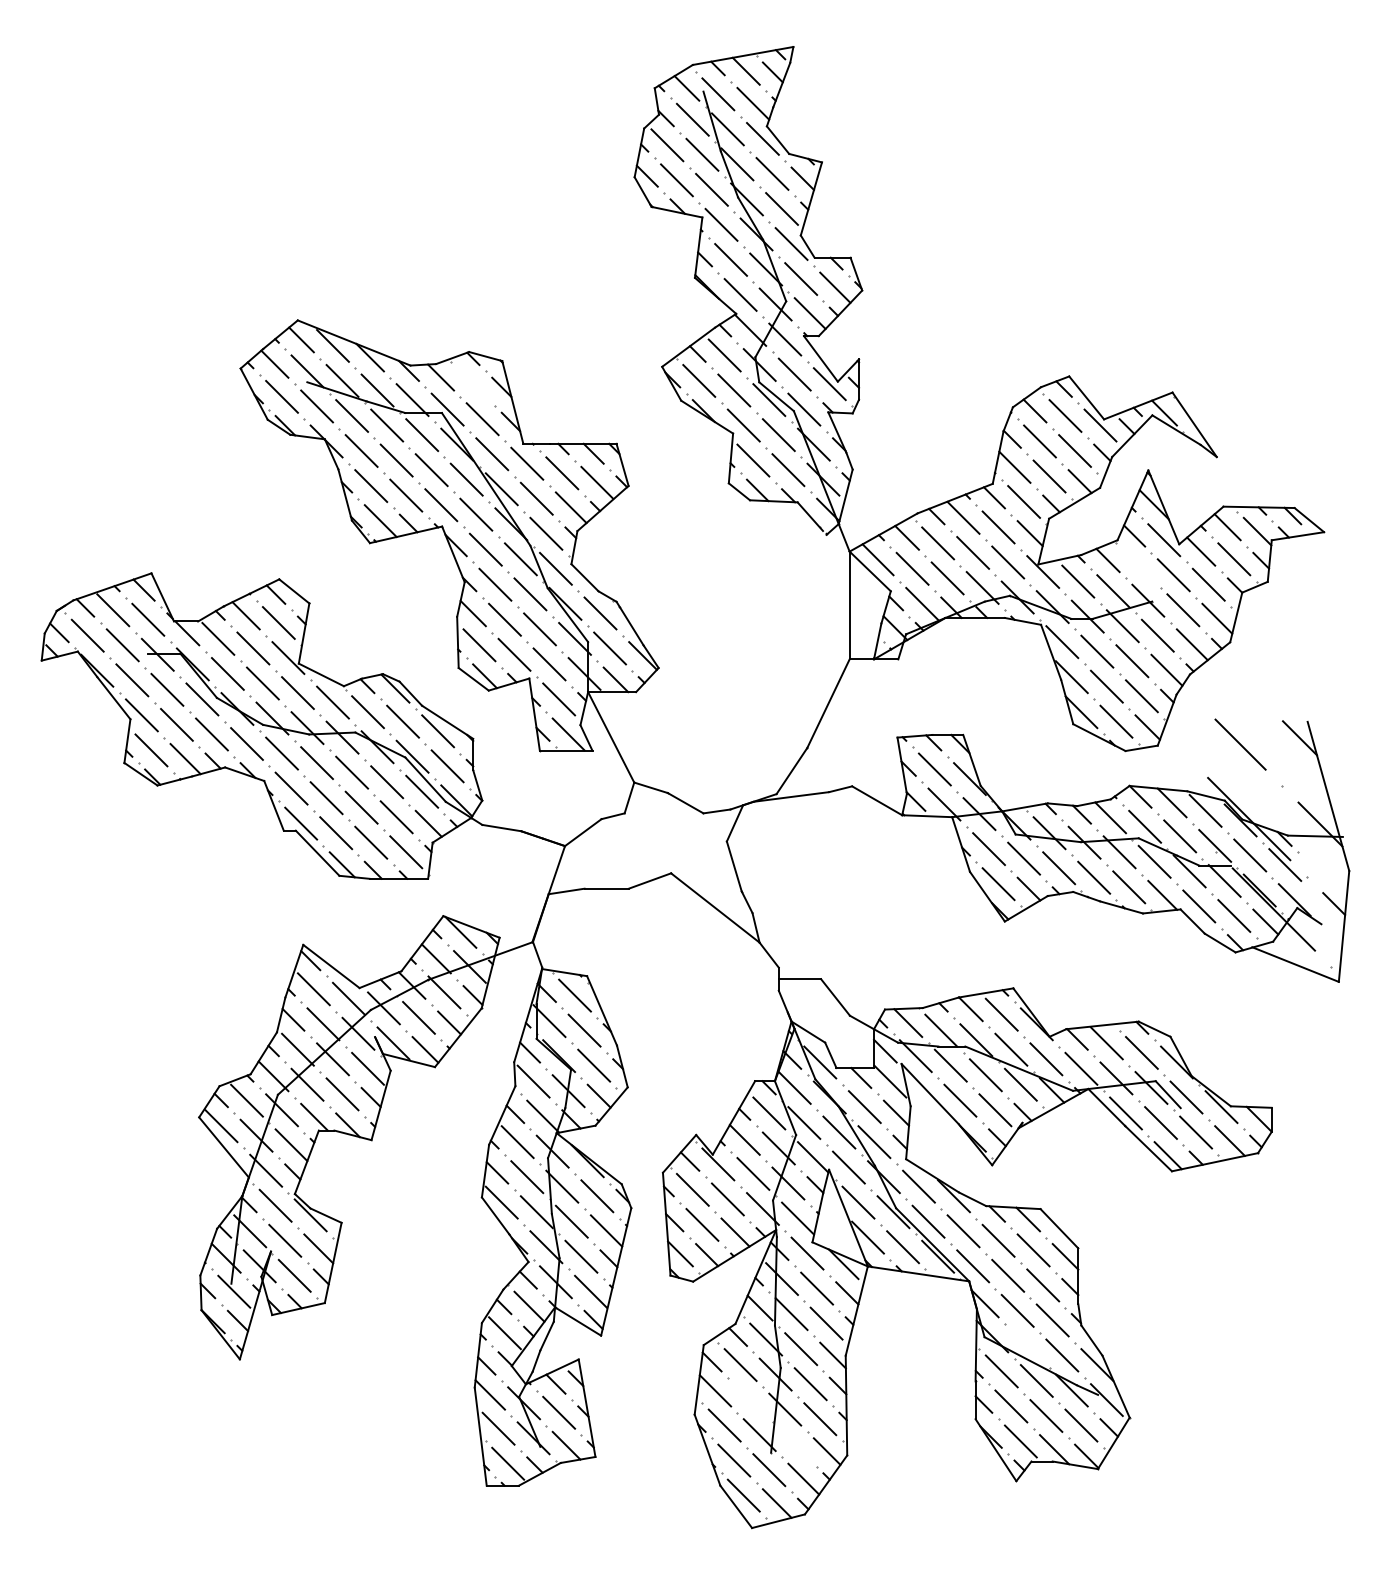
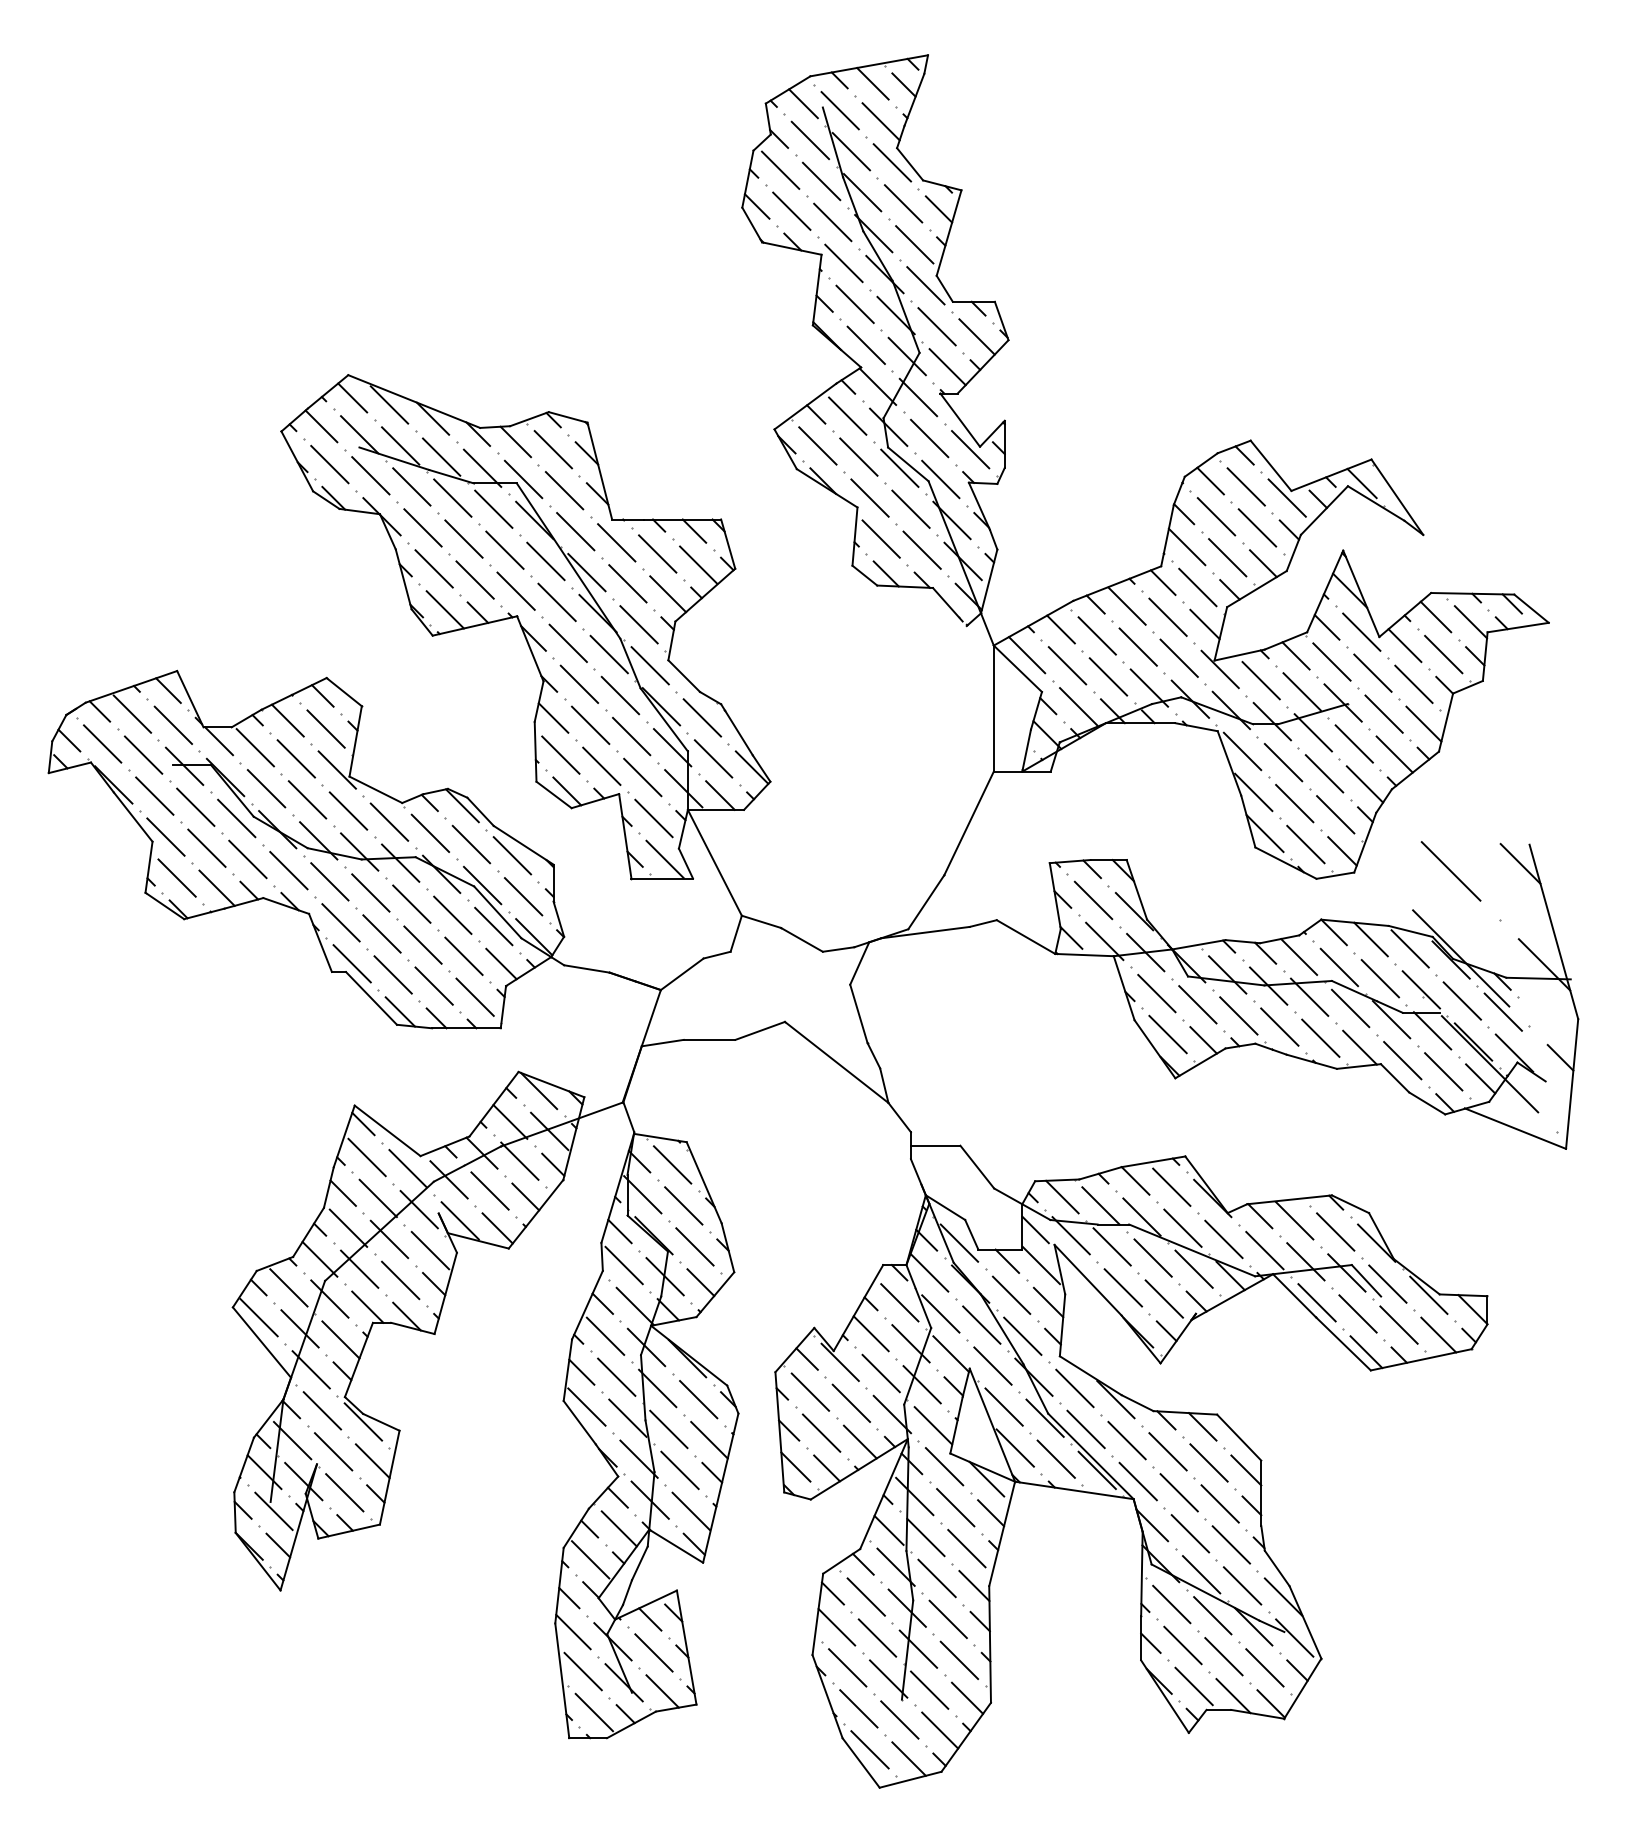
line: (472, 383) -> (552, 449), added
line: (1138, 565) -> (1331, 661), added
line: (1027, 1345) -> (1201, 1574), added
line: (750, 1399) -> (877, 1637), added
line: (794, 1444) -> (929, 1689), added

